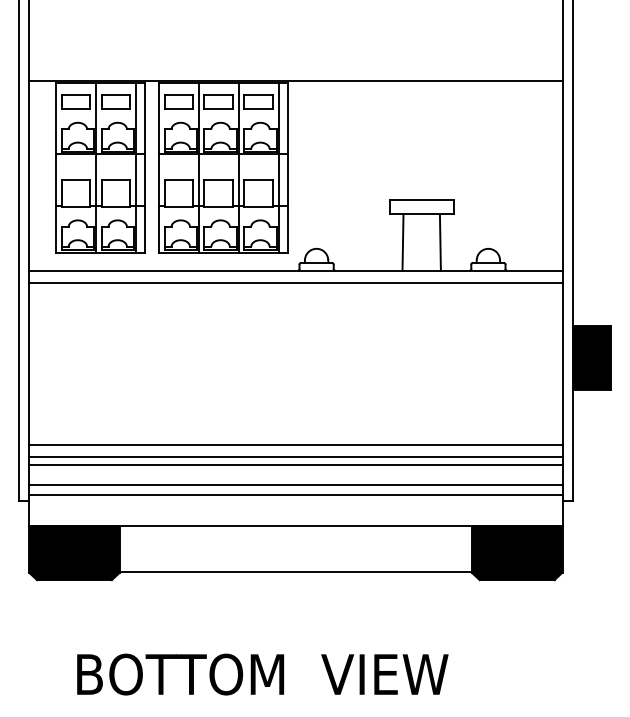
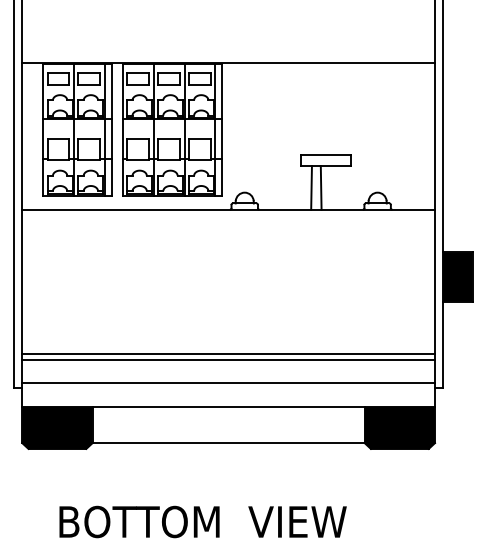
line: (439, 242) -> (320, 187), moved
line: (295, 282) -> (228, 218), removed
line: (295, 444) -> (228, 344), removed
line: (295, 485) -> (228, 375), removed

